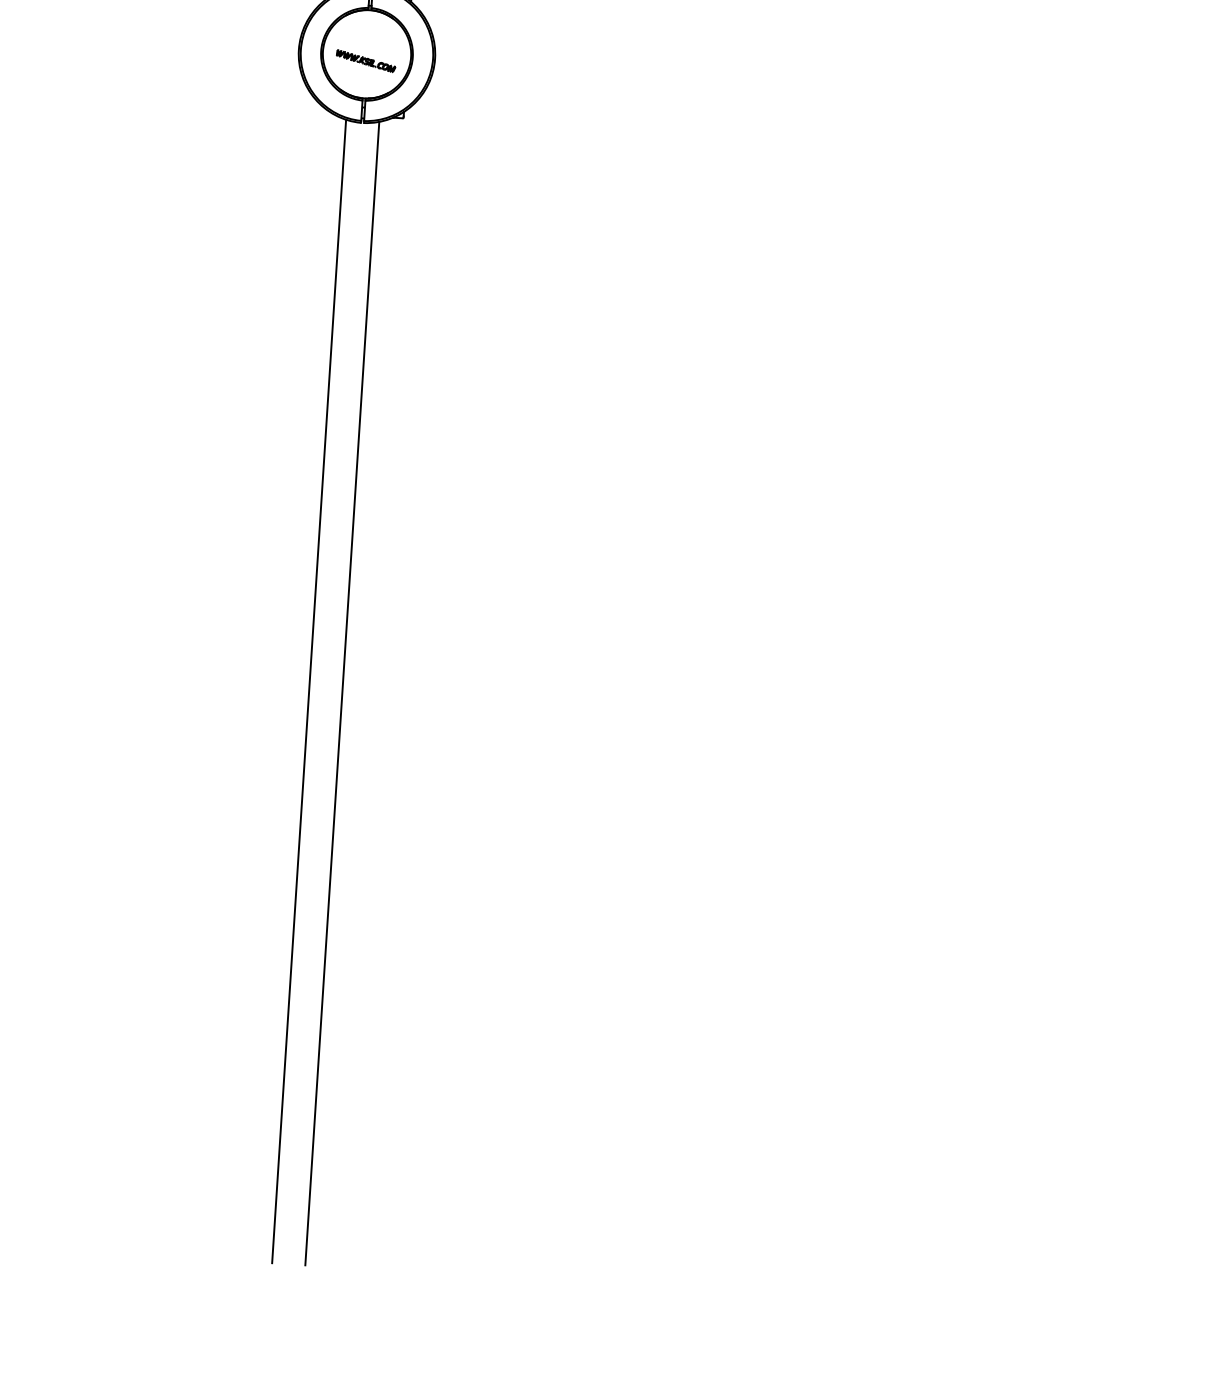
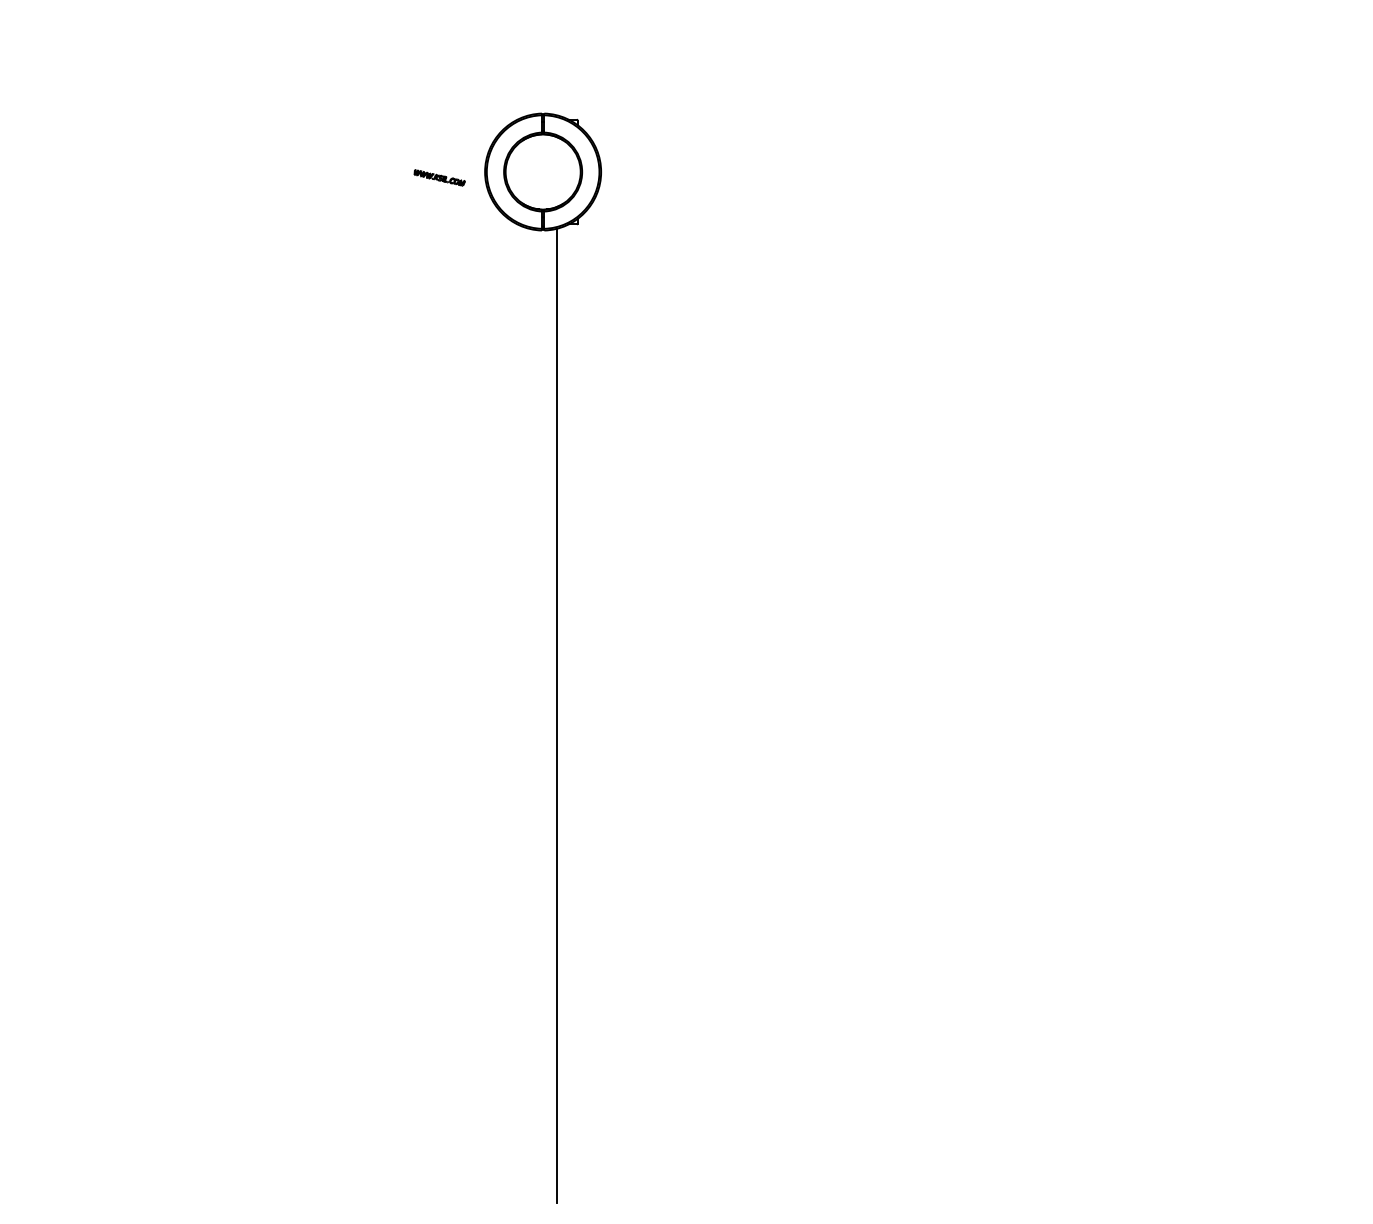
part: (365, 60) -> (439, 177), moved
line: (309, 691) -> (529, 715), removed

